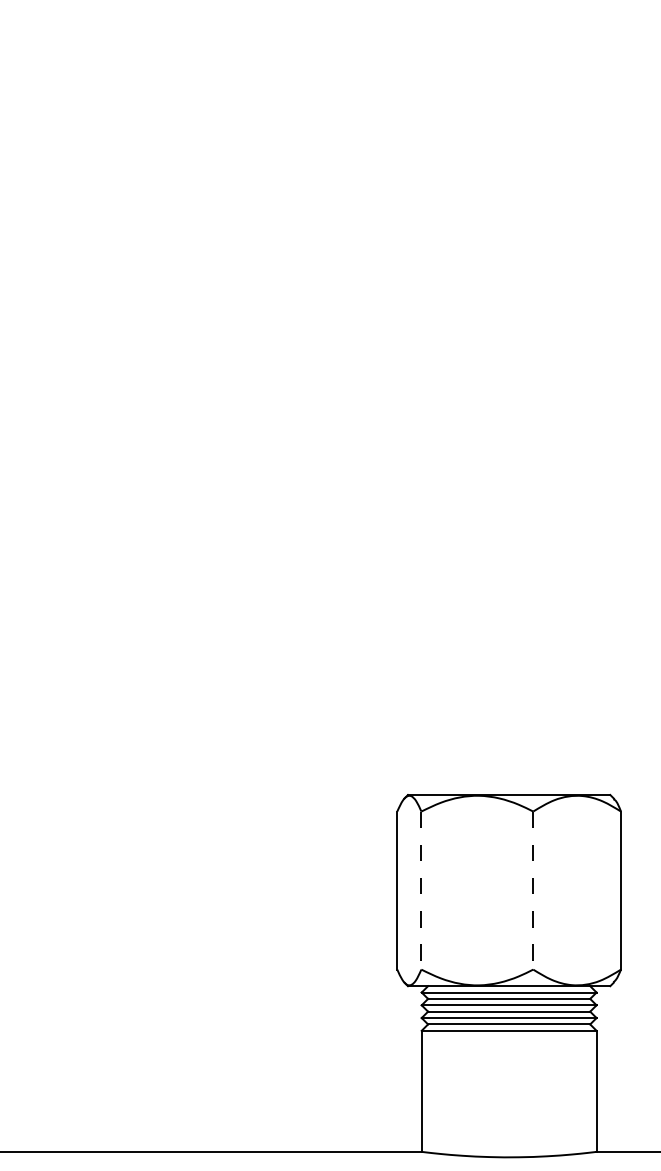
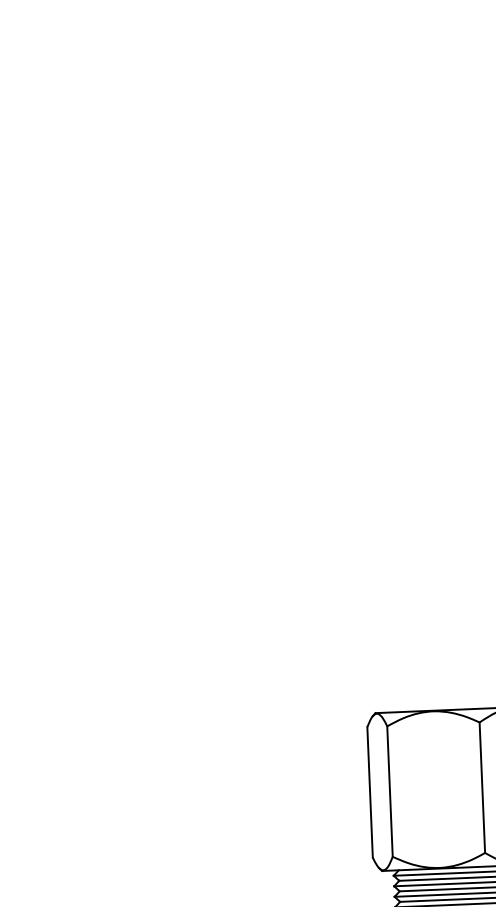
line: (421, 891) -> (390, 792), dashed -> solid
line: (533, 891) -> (482, 788), dashed -> solid

